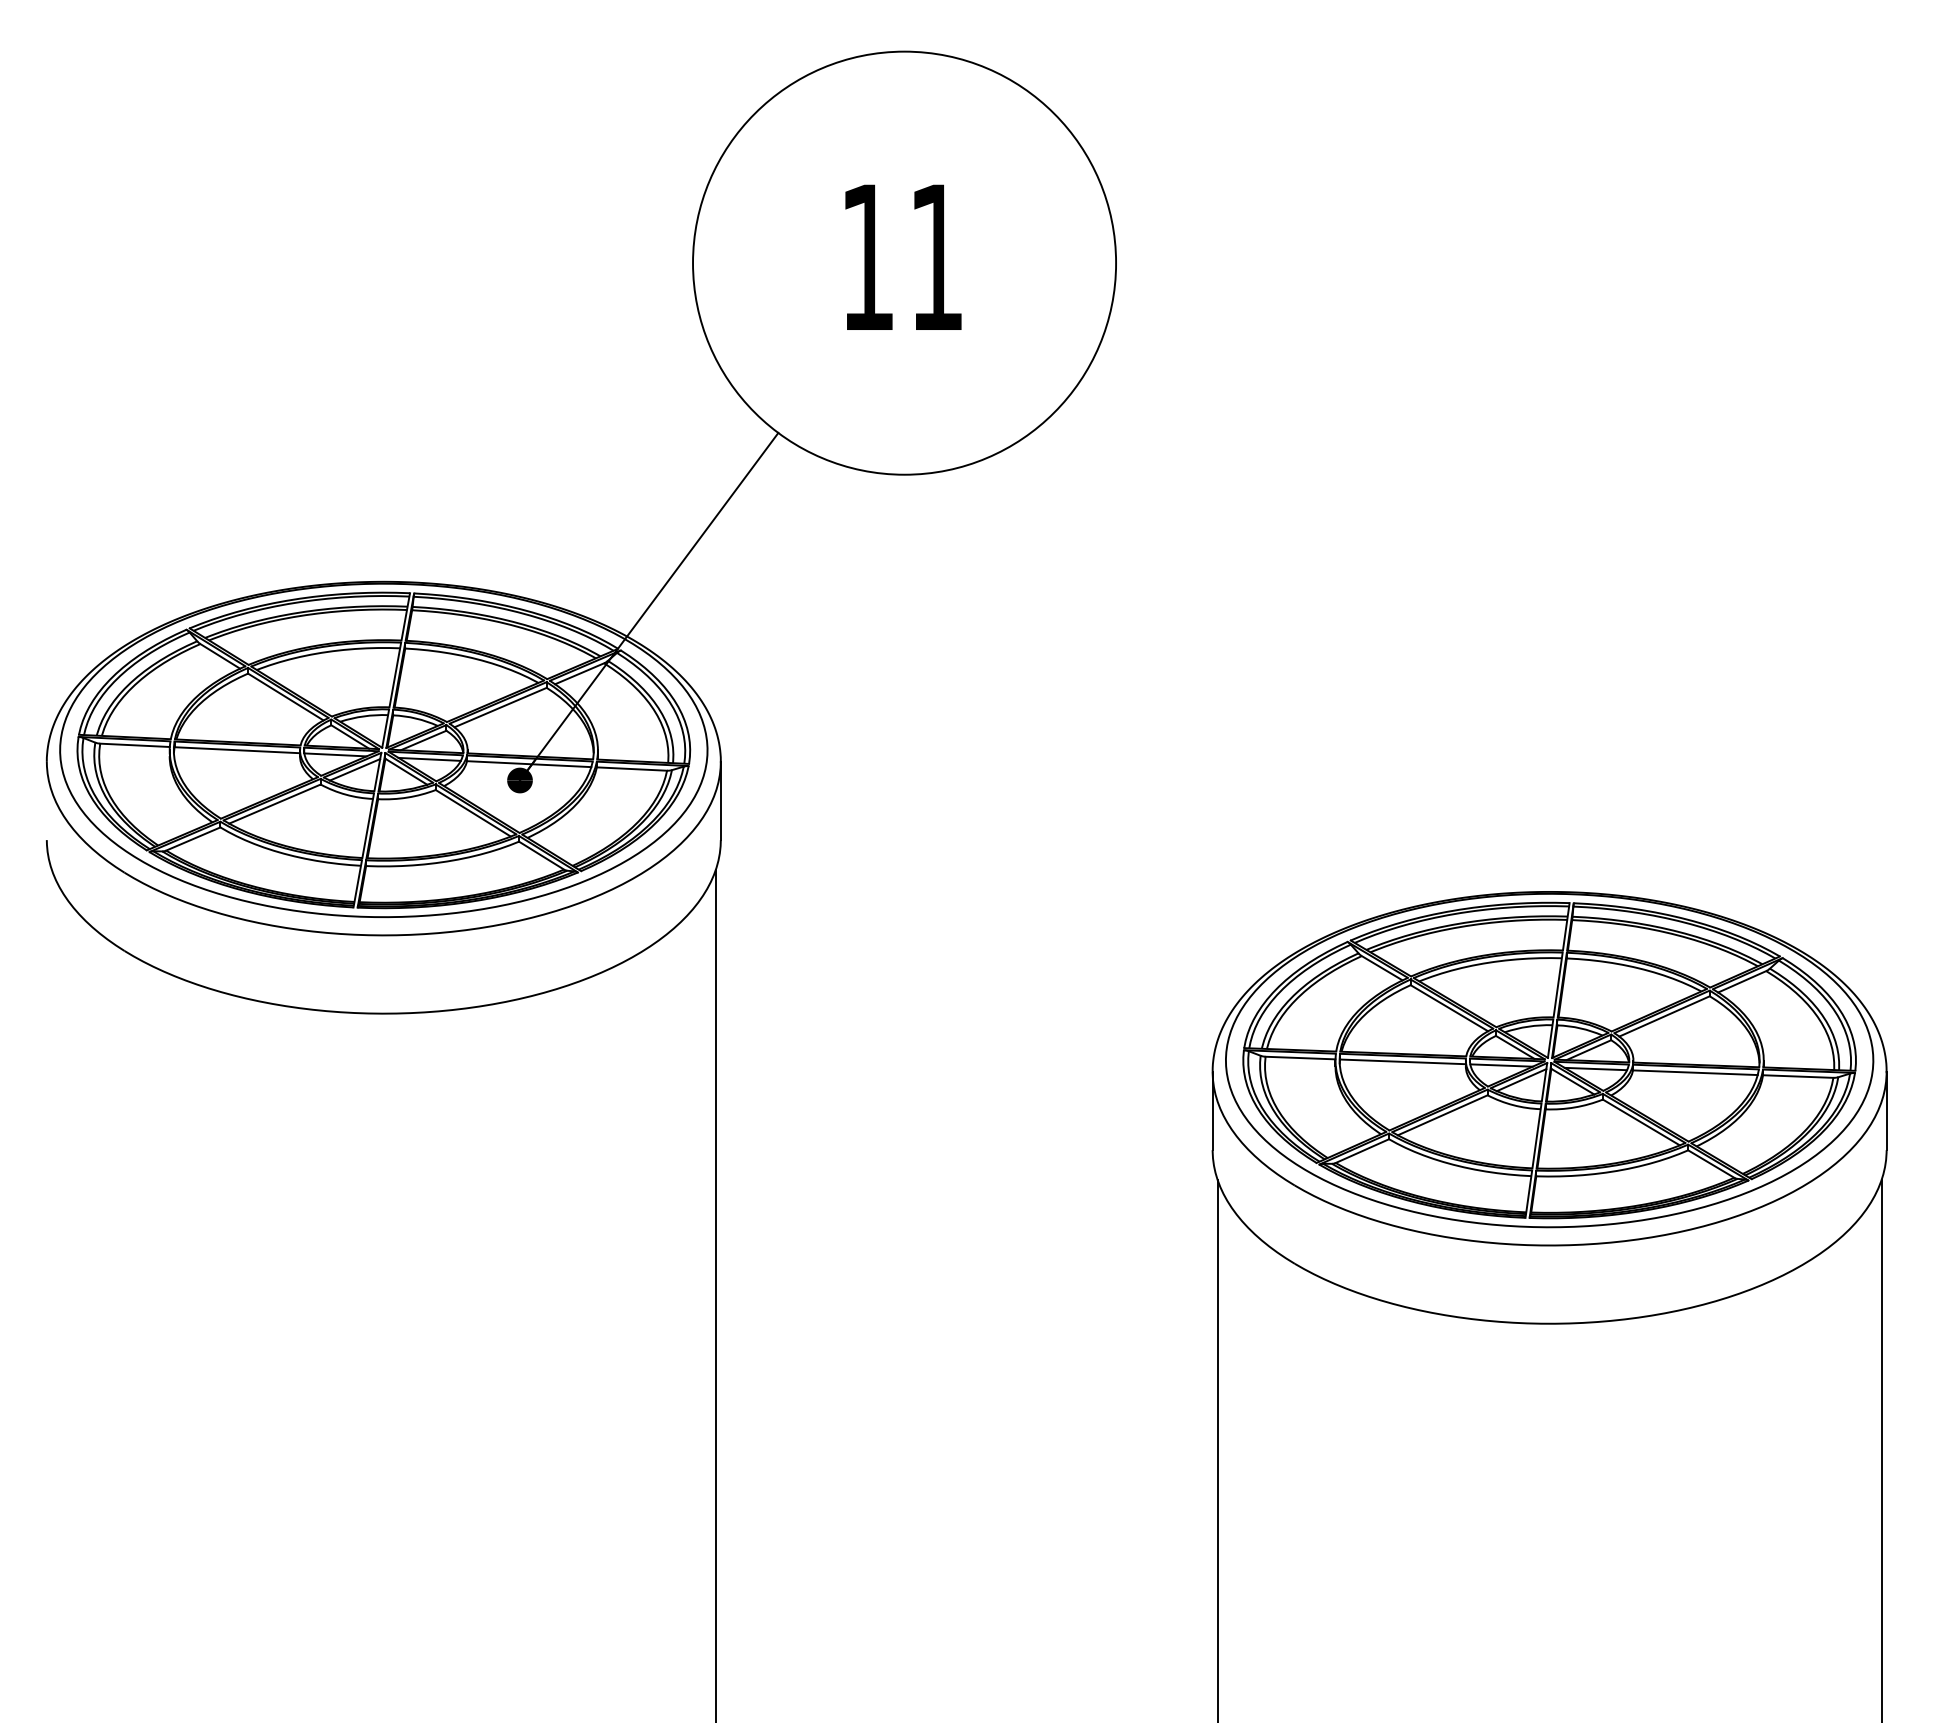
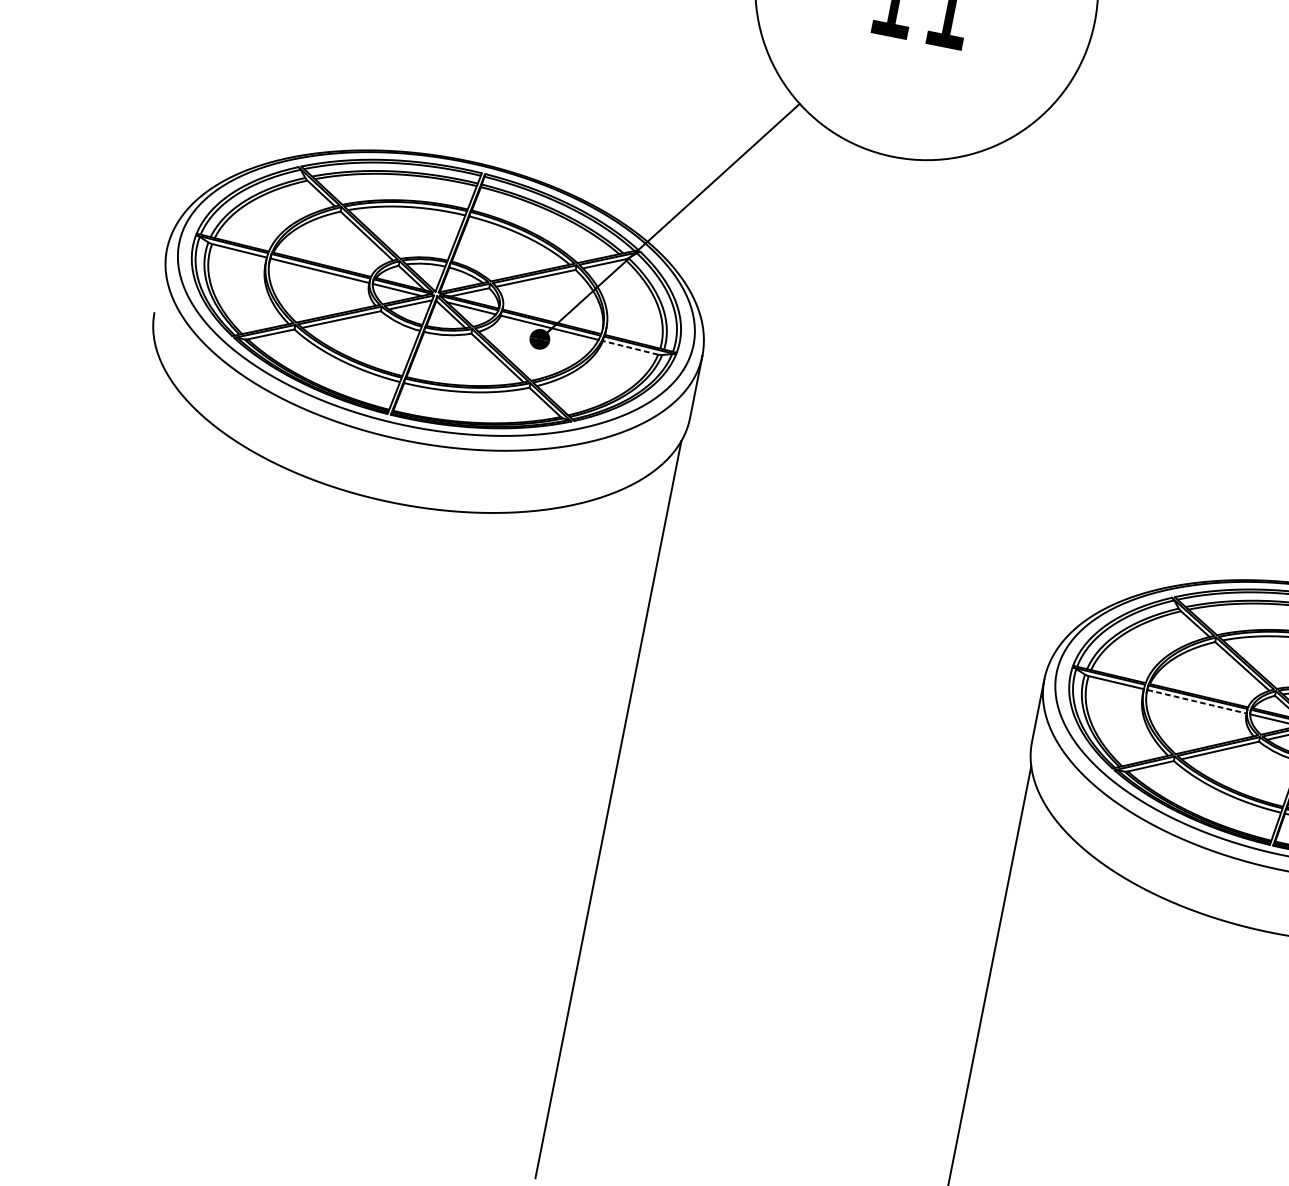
line: (631, 769) -> (630, 348), solid -> dashed
line: (1402, 1061) -> (1196, 701), solid -> dashed

